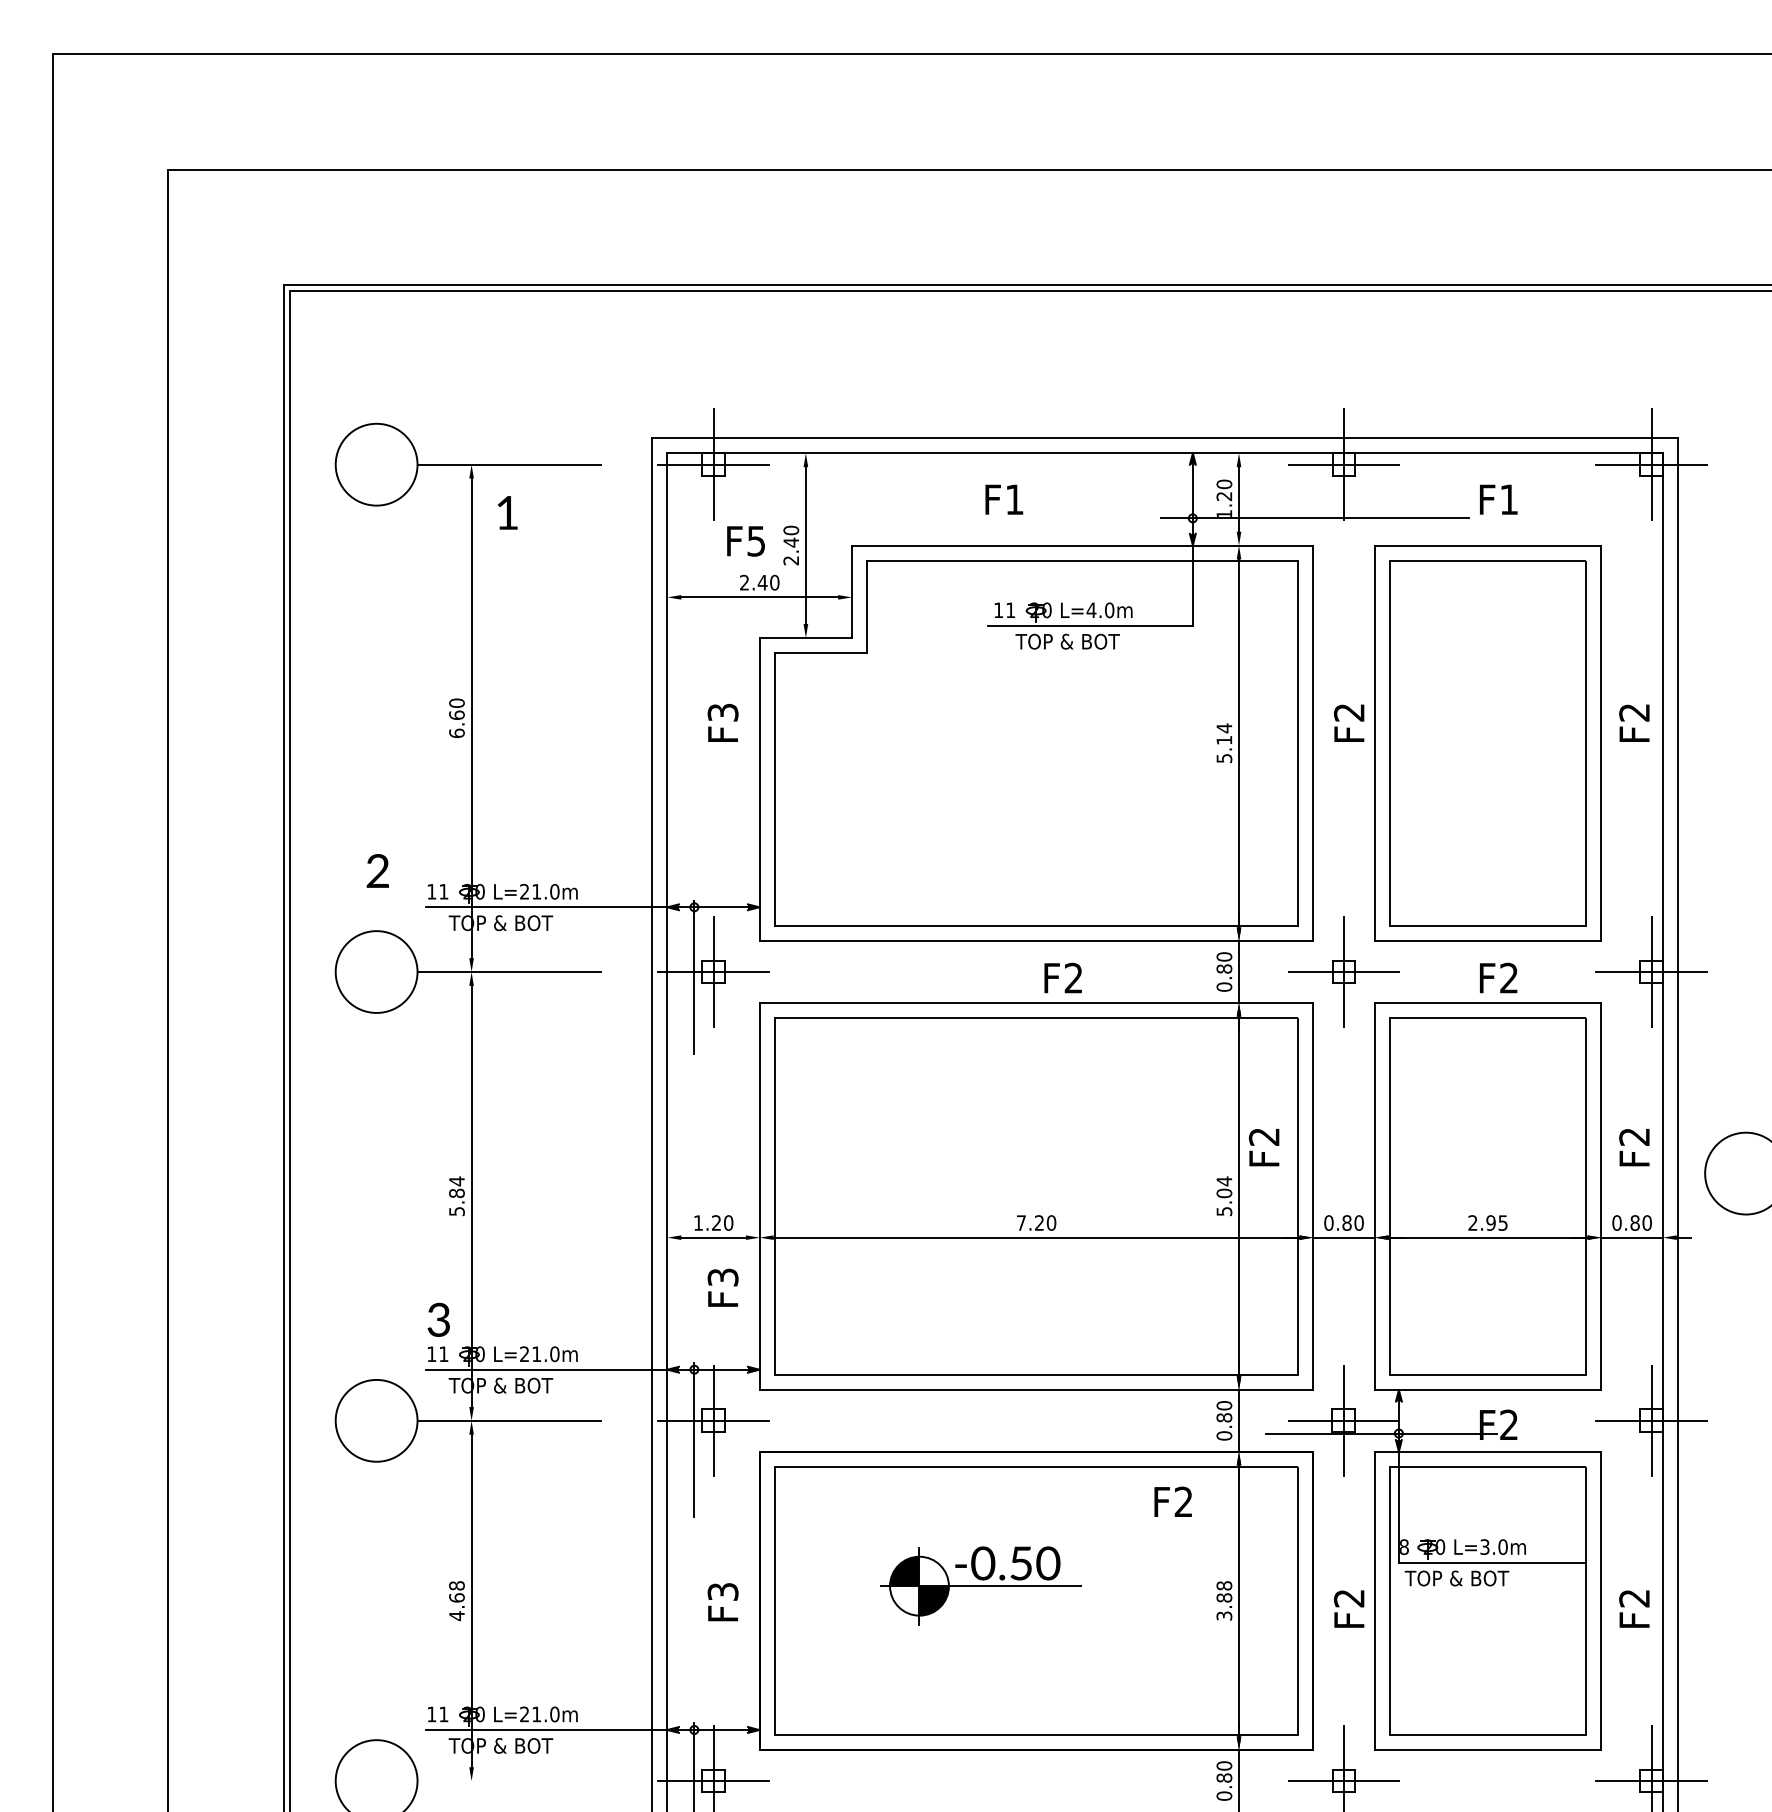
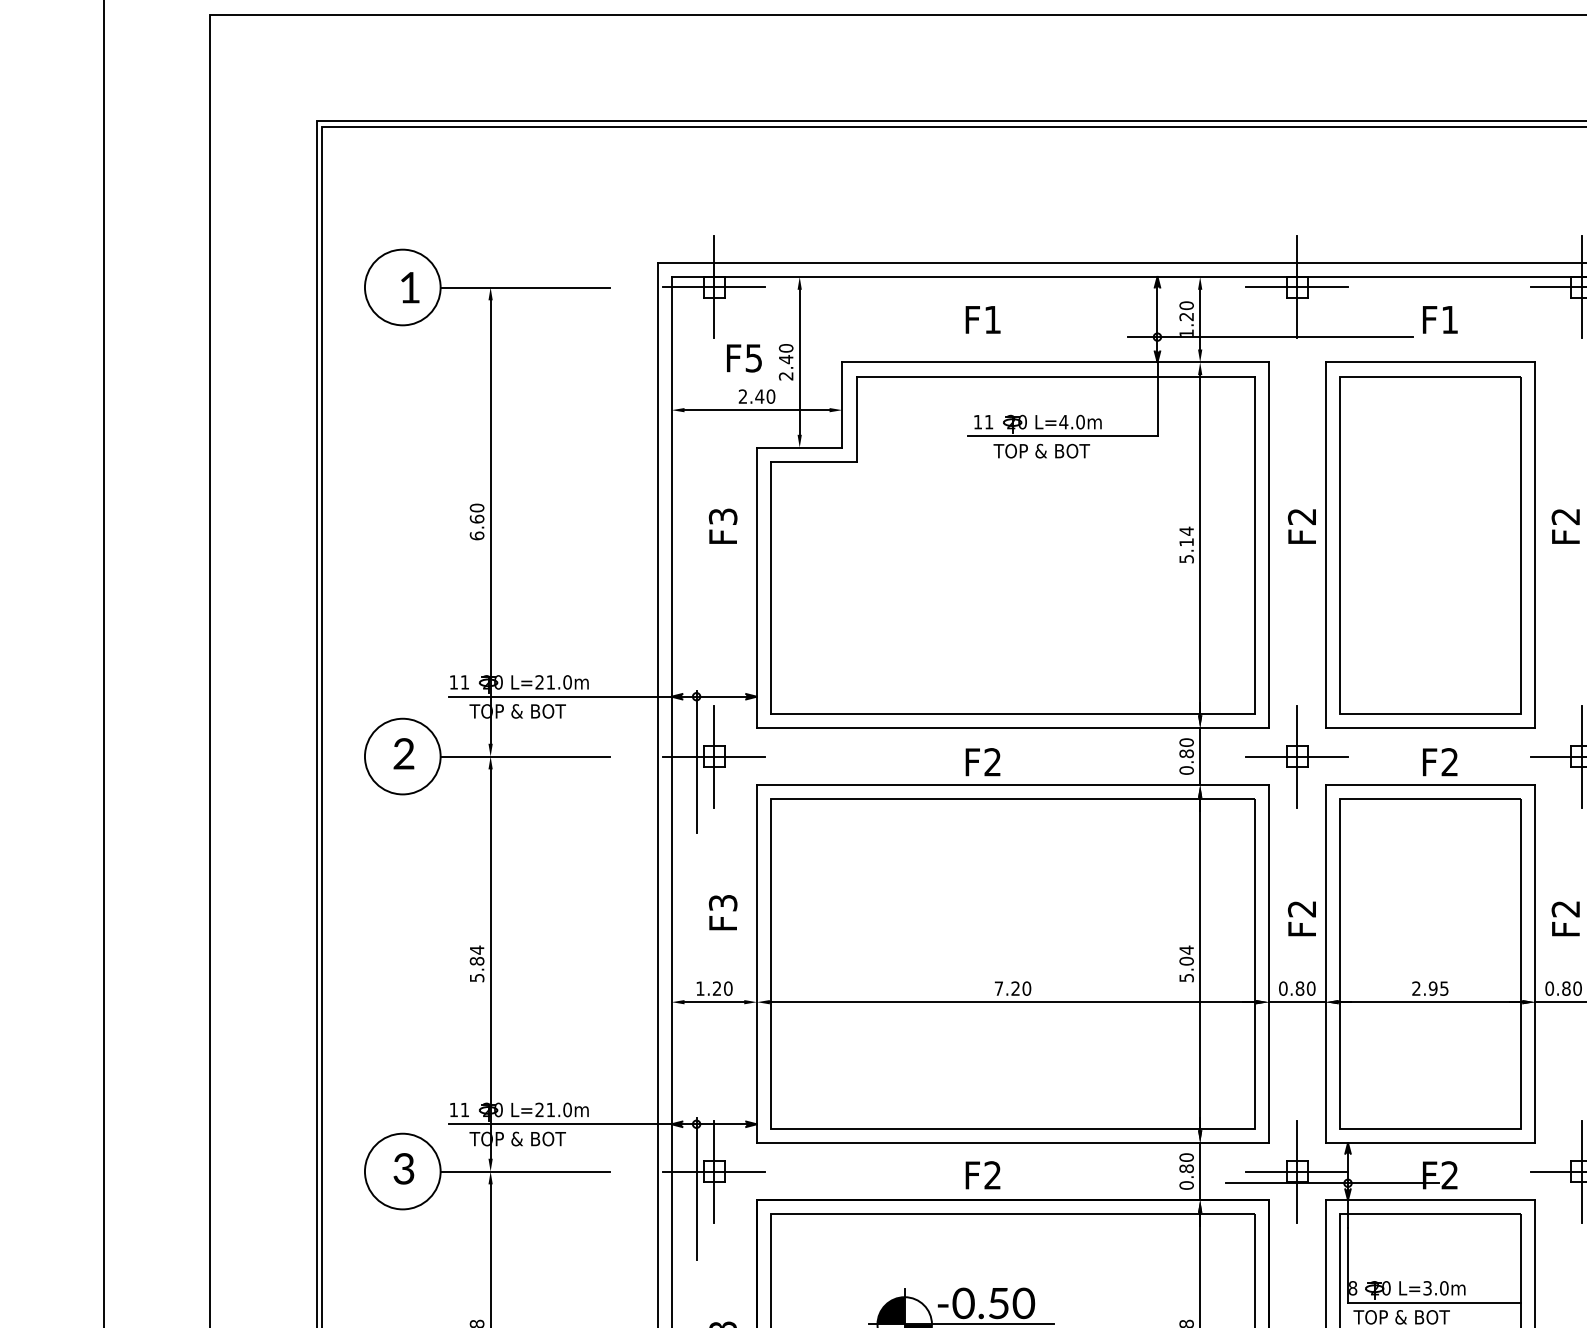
text: (507, 512) -> (410, 287), moved
text: (377, 870) -> (403, 753), moved
text: (1062, 977) -> (982, 761), moved
text: (1264, 1147) -> (1302, 918), moved
text: (722, 1287) -> (722, 912), moved
text: (438, 1319) -> (403, 1168), moved
text: (1172, 1501) -> (982, 1174), moved

